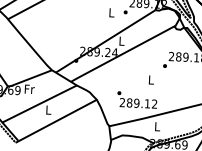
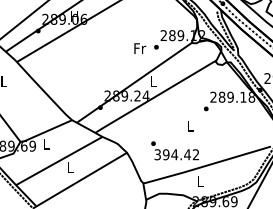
text: (112, 12) -> (140, 48), L -> Fr
text: (29, 88) -> (46, 143), Fr -> L
text: (134, 103) -> (172, 154), 289.12 -> 394.42

